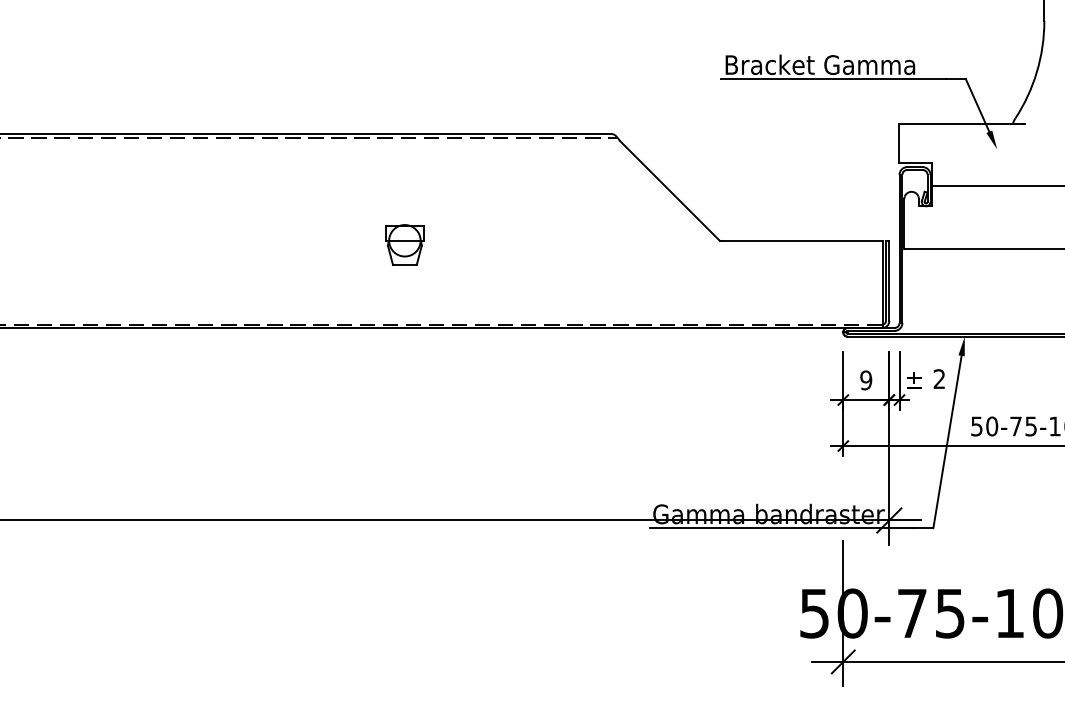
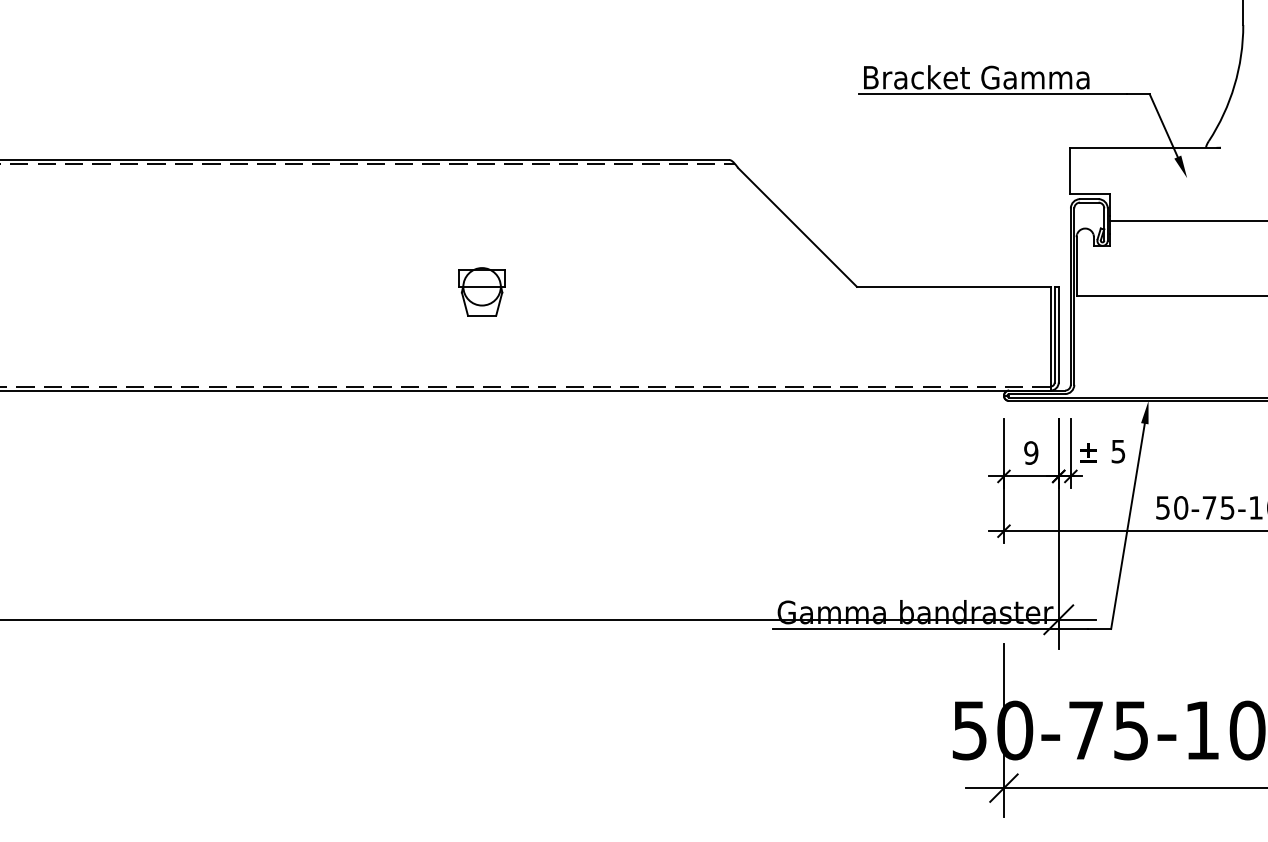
text: (939, 379) -> (1118, 451), 2 -> 5

